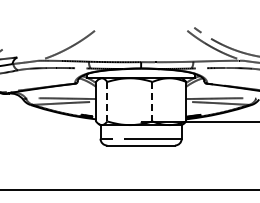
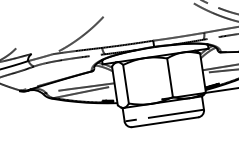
line: (107, 101) -> (126, 84), dashed -> solid
line: (152, 101) -> (170, 77), dashed -> solid

